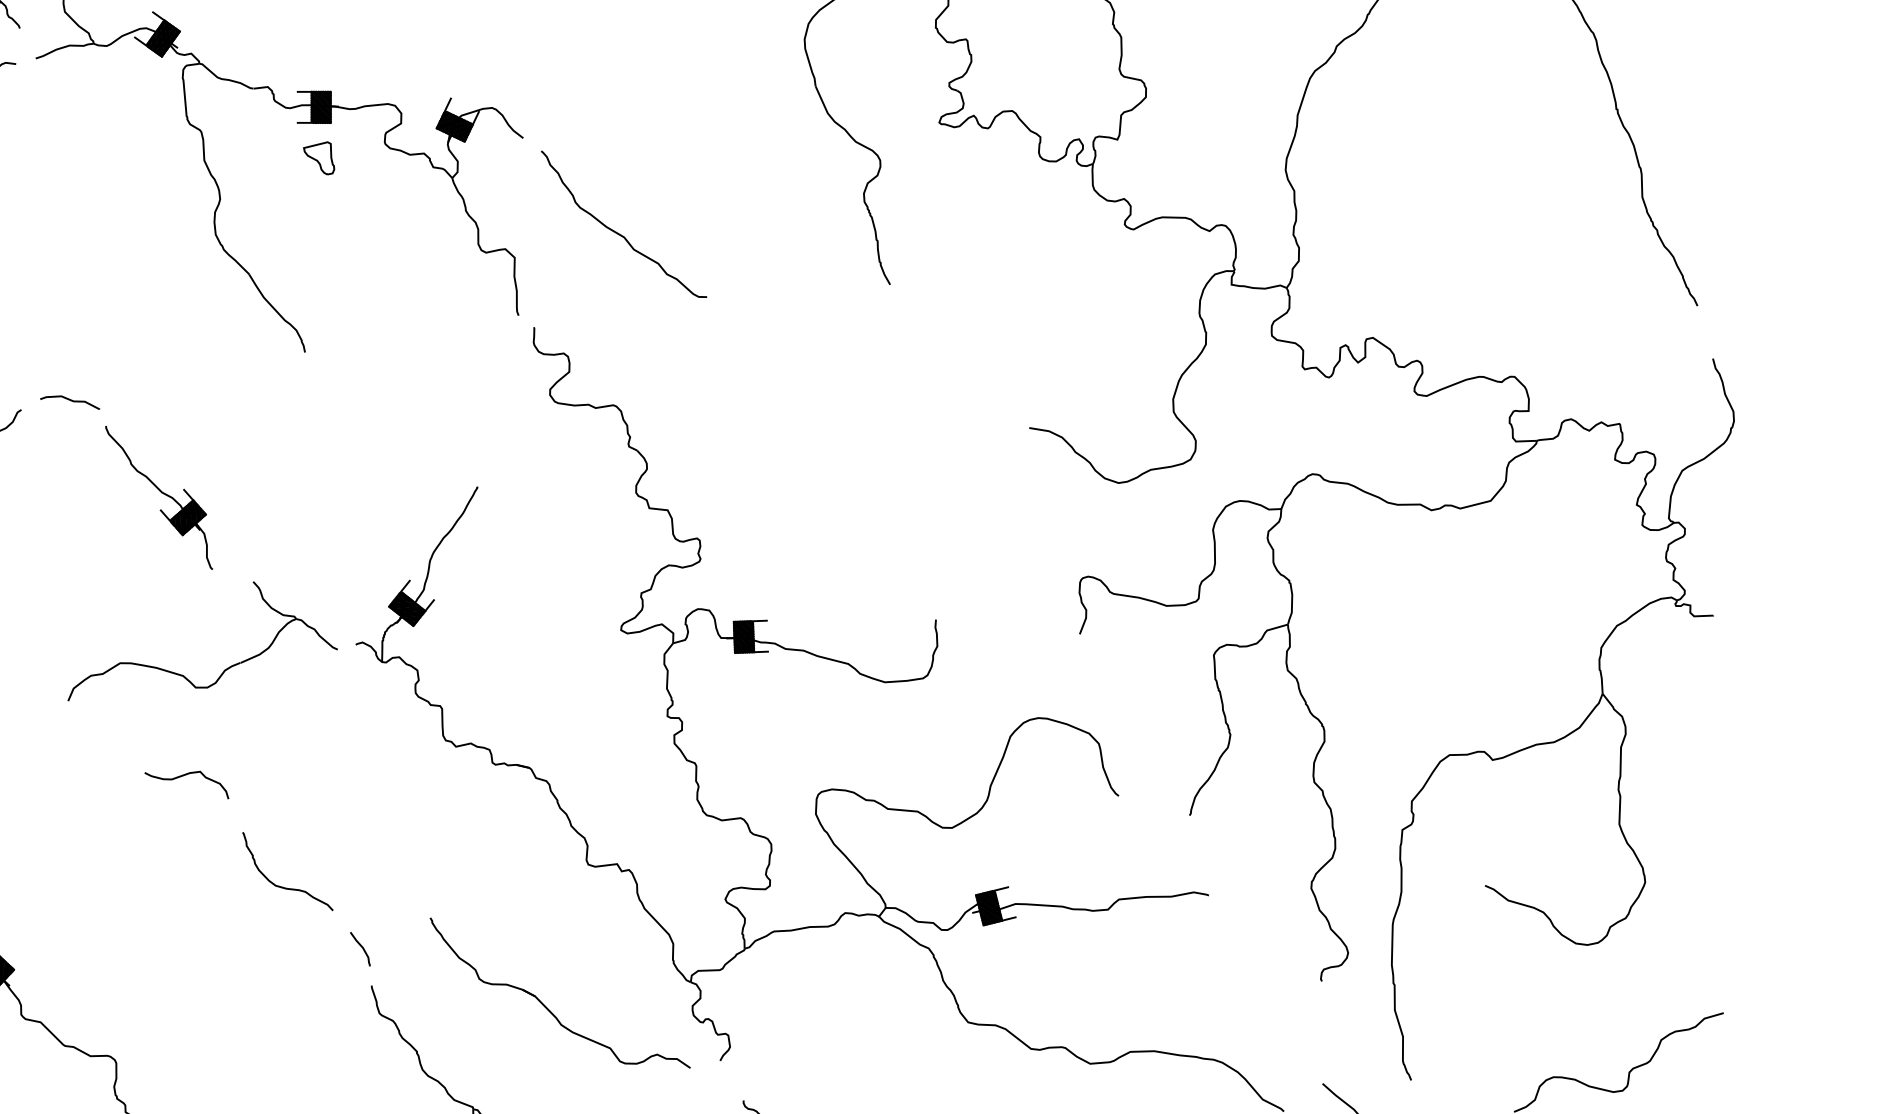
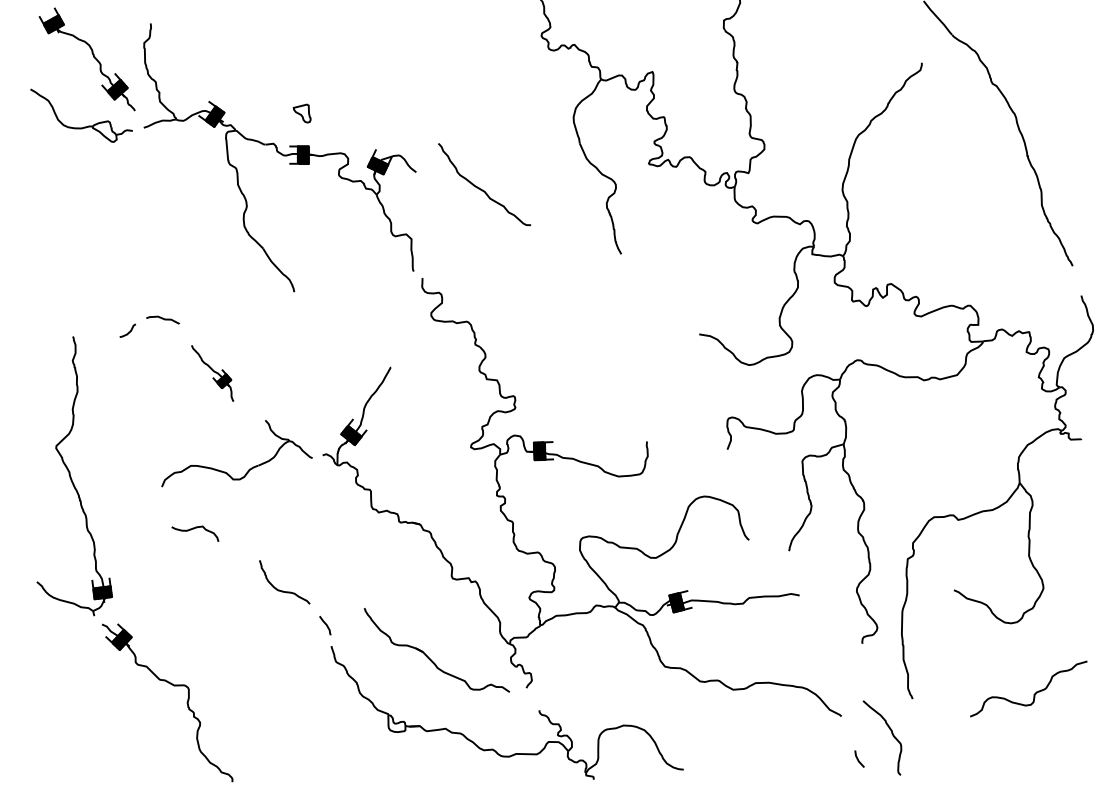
part: (317, 158) -> (301, 113), moved
curve: (618, 231) -> (481, 188), moved
part: (158, 498) -> (212, 373), size x0.7
curve: (185, 777) -> (194, 529), moved

